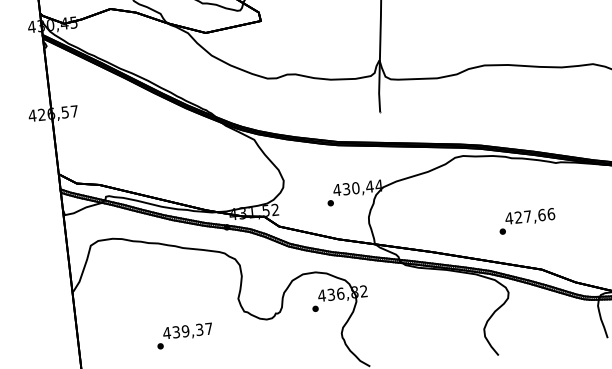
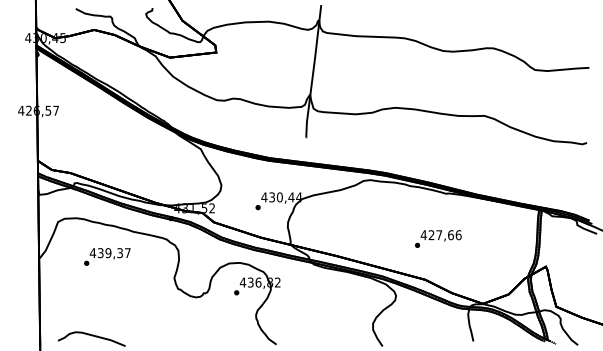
text: (527, 220) -> (438, 238), moved
text: (184, 335) -> (107, 256), moved

